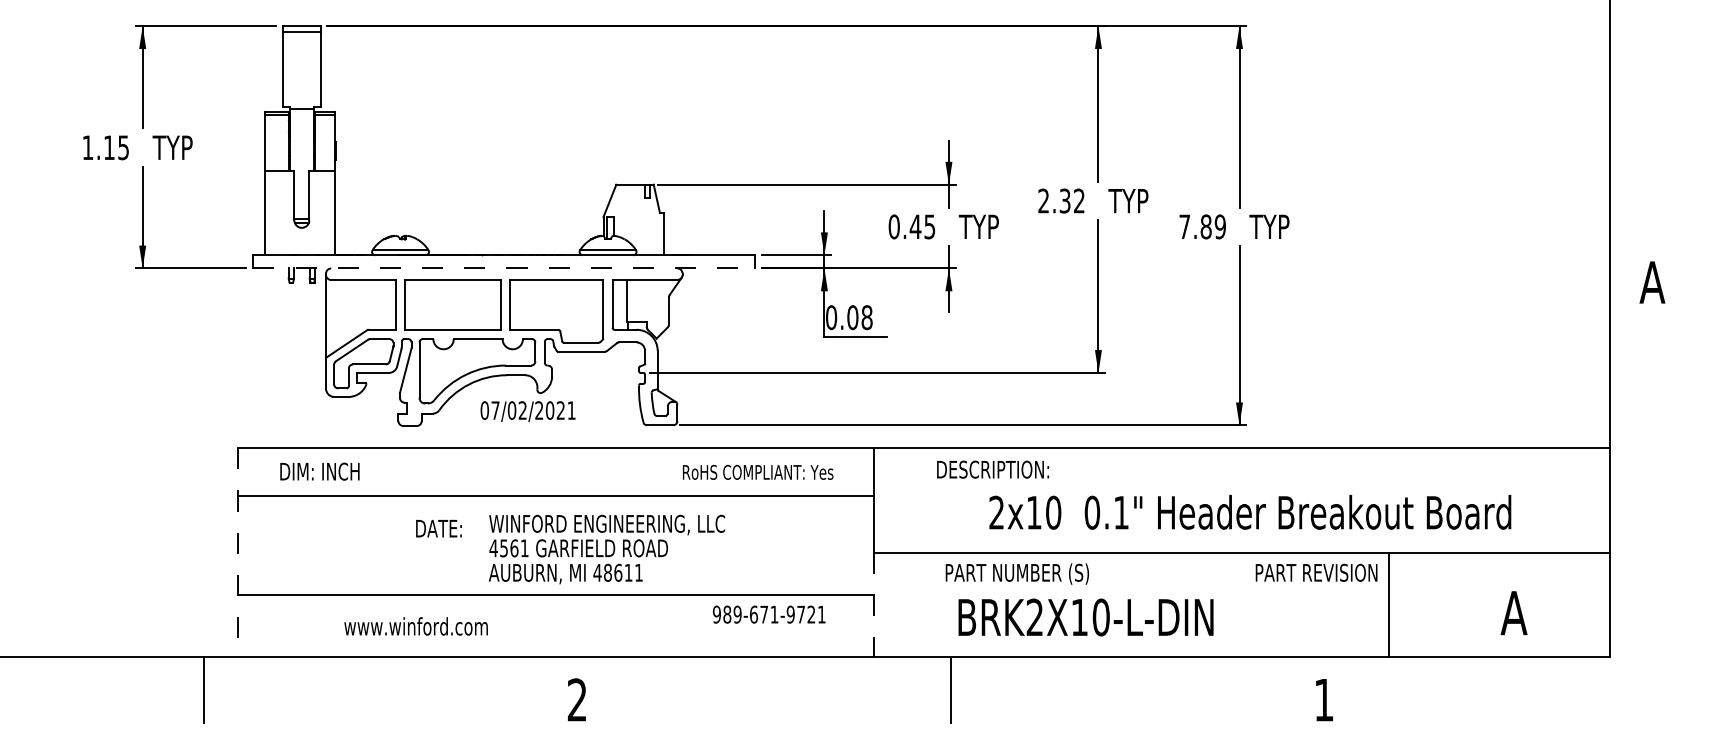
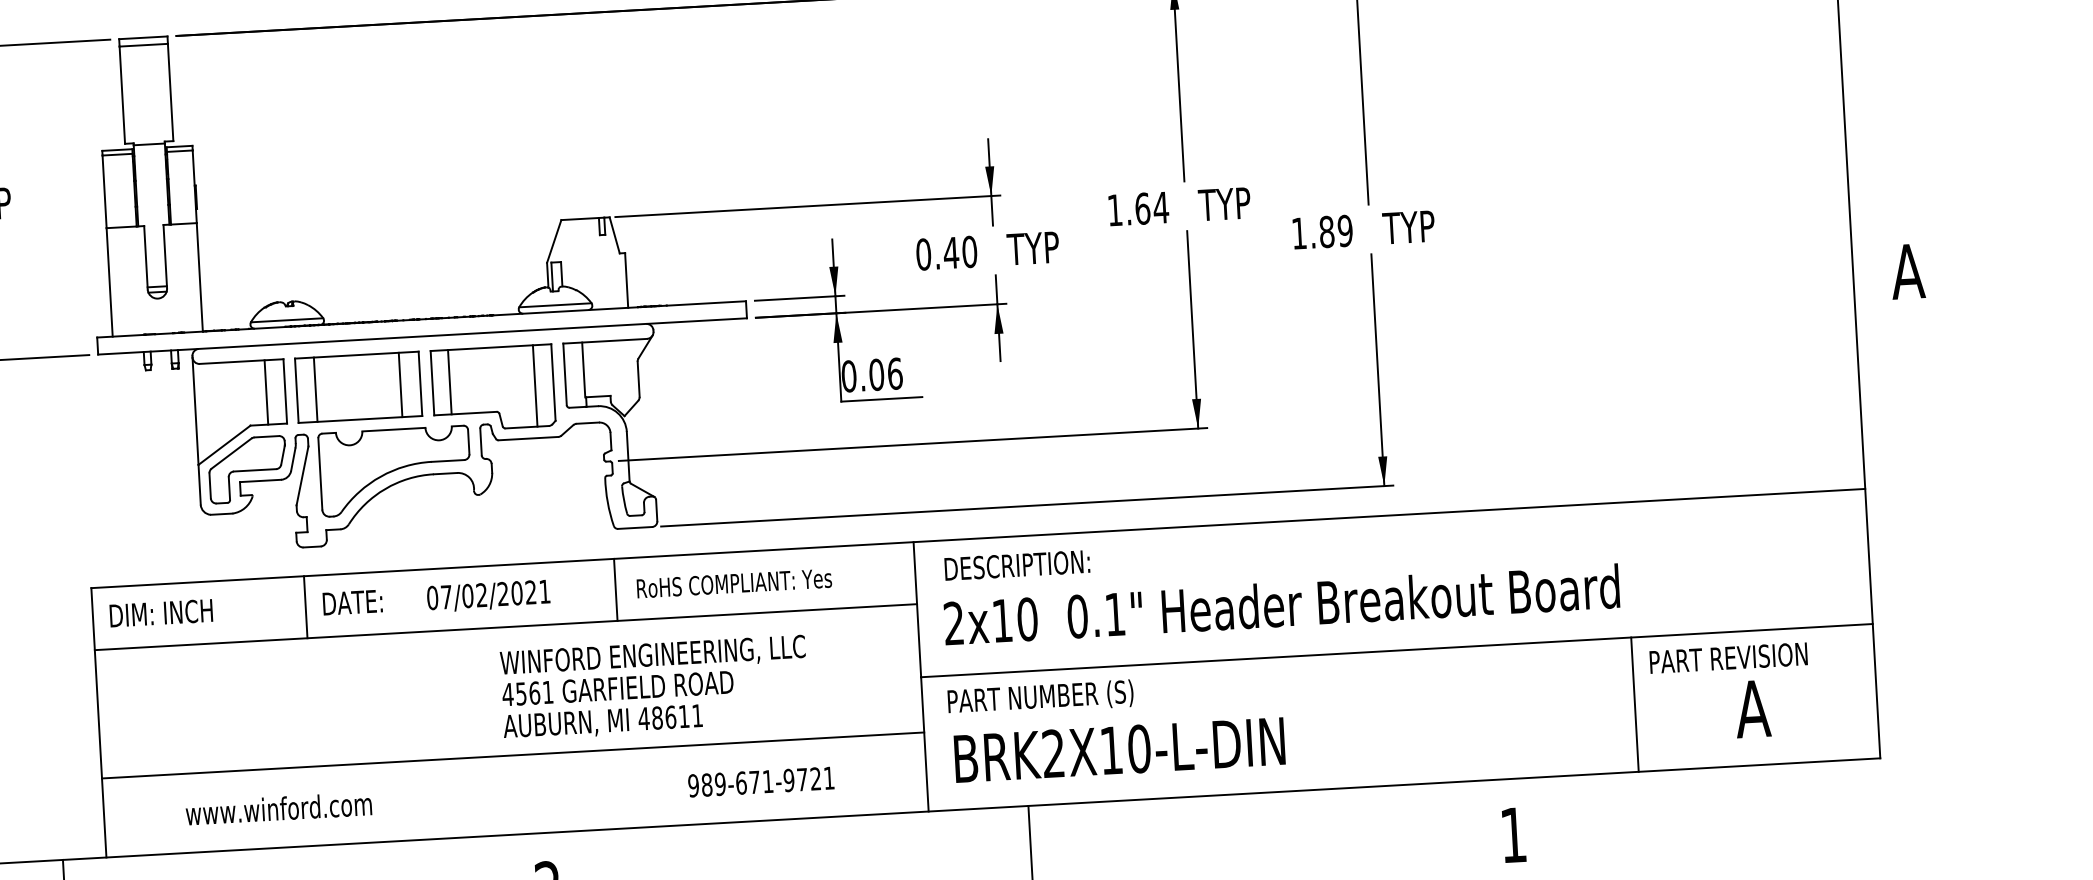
text: (1061, 200) -> (1137, 208), 2.32 -> 1.64
text: (929, 226) -> (969, 251), 0.45 -> 0.40
text: (1184, 226) -> (1298, 233), 7.89 -> 1.89
line: (504, 268) -> (422, 336), dashed -> solid
line: (381, 304) -> (266, 391), added
line: (419, 304) -> (315, 389), added
line: (485, 304) -> (400, 384), added
line: (523, 304) -> (449, 381), added
line: (589, 311) -> (535, 385), added
text: (866, 317) -> (894, 373), 0.08 -> 0.06
text: (527, 411) -> (487, 596), moved
text: (993, 469) -> (1017, 565), moved
text: (319, 471) -> (160, 613), moved
text: (758, 471) -> (734, 582), moved
line: (402, 472) -> (305, 607), added
line: (642, 472) -> (615, 590), added
text: (1250, 512) -> (1282, 604), moved
text: (438, 528) -> (352, 602), moved
text: (607, 549) -> (655, 687), moved
line: (238, 552) -> (99, 722), dashed -> solid
text: (1316, 572) -> (1728, 657), moved
text: (1016, 573) -> (1039, 697), moved
line: (874, 604) -> (925, 744), dashed -> solid
line: (1389, 604) -> (1635, 704), moved
text: (769, 614) -> (761, 781), moved
text: (1085, 617) -> (1118, 750), moved
text: (415, 626) -> (278, 808), moved

